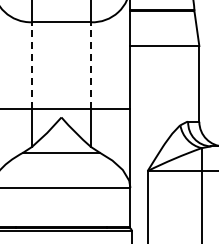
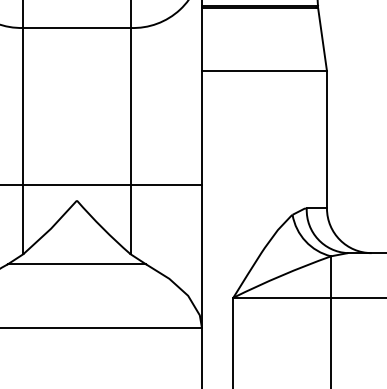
line: (31, 65) -> (22, 106), dashed -> solid
line: (91, 65) -> (131, 106), dashed -> solid

